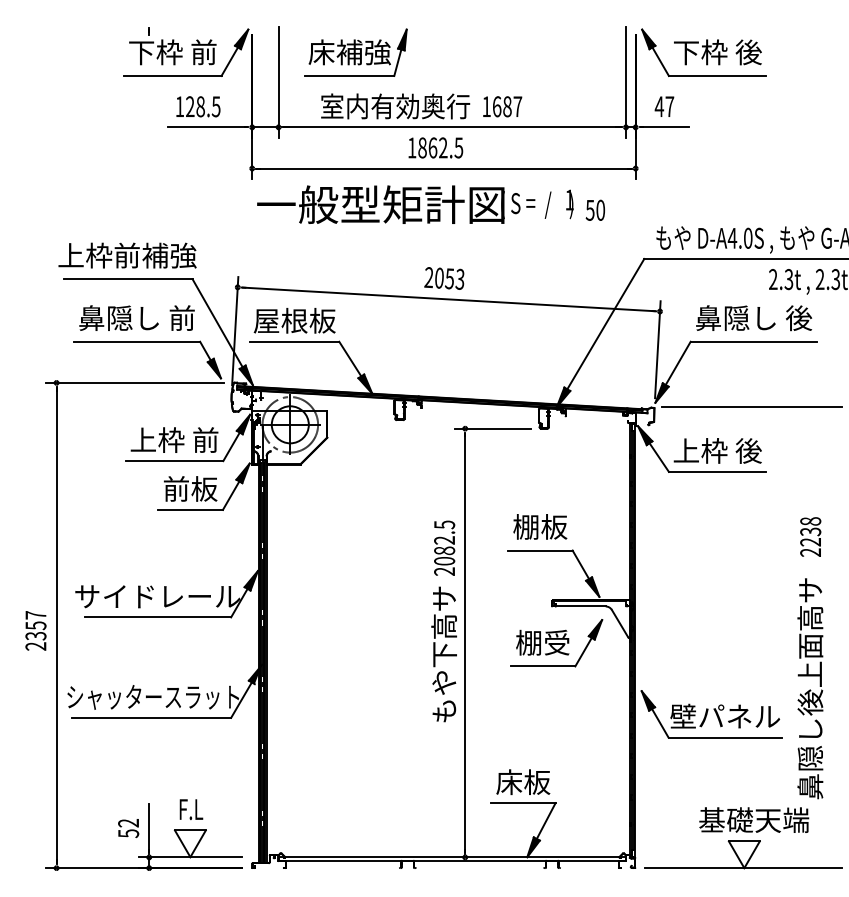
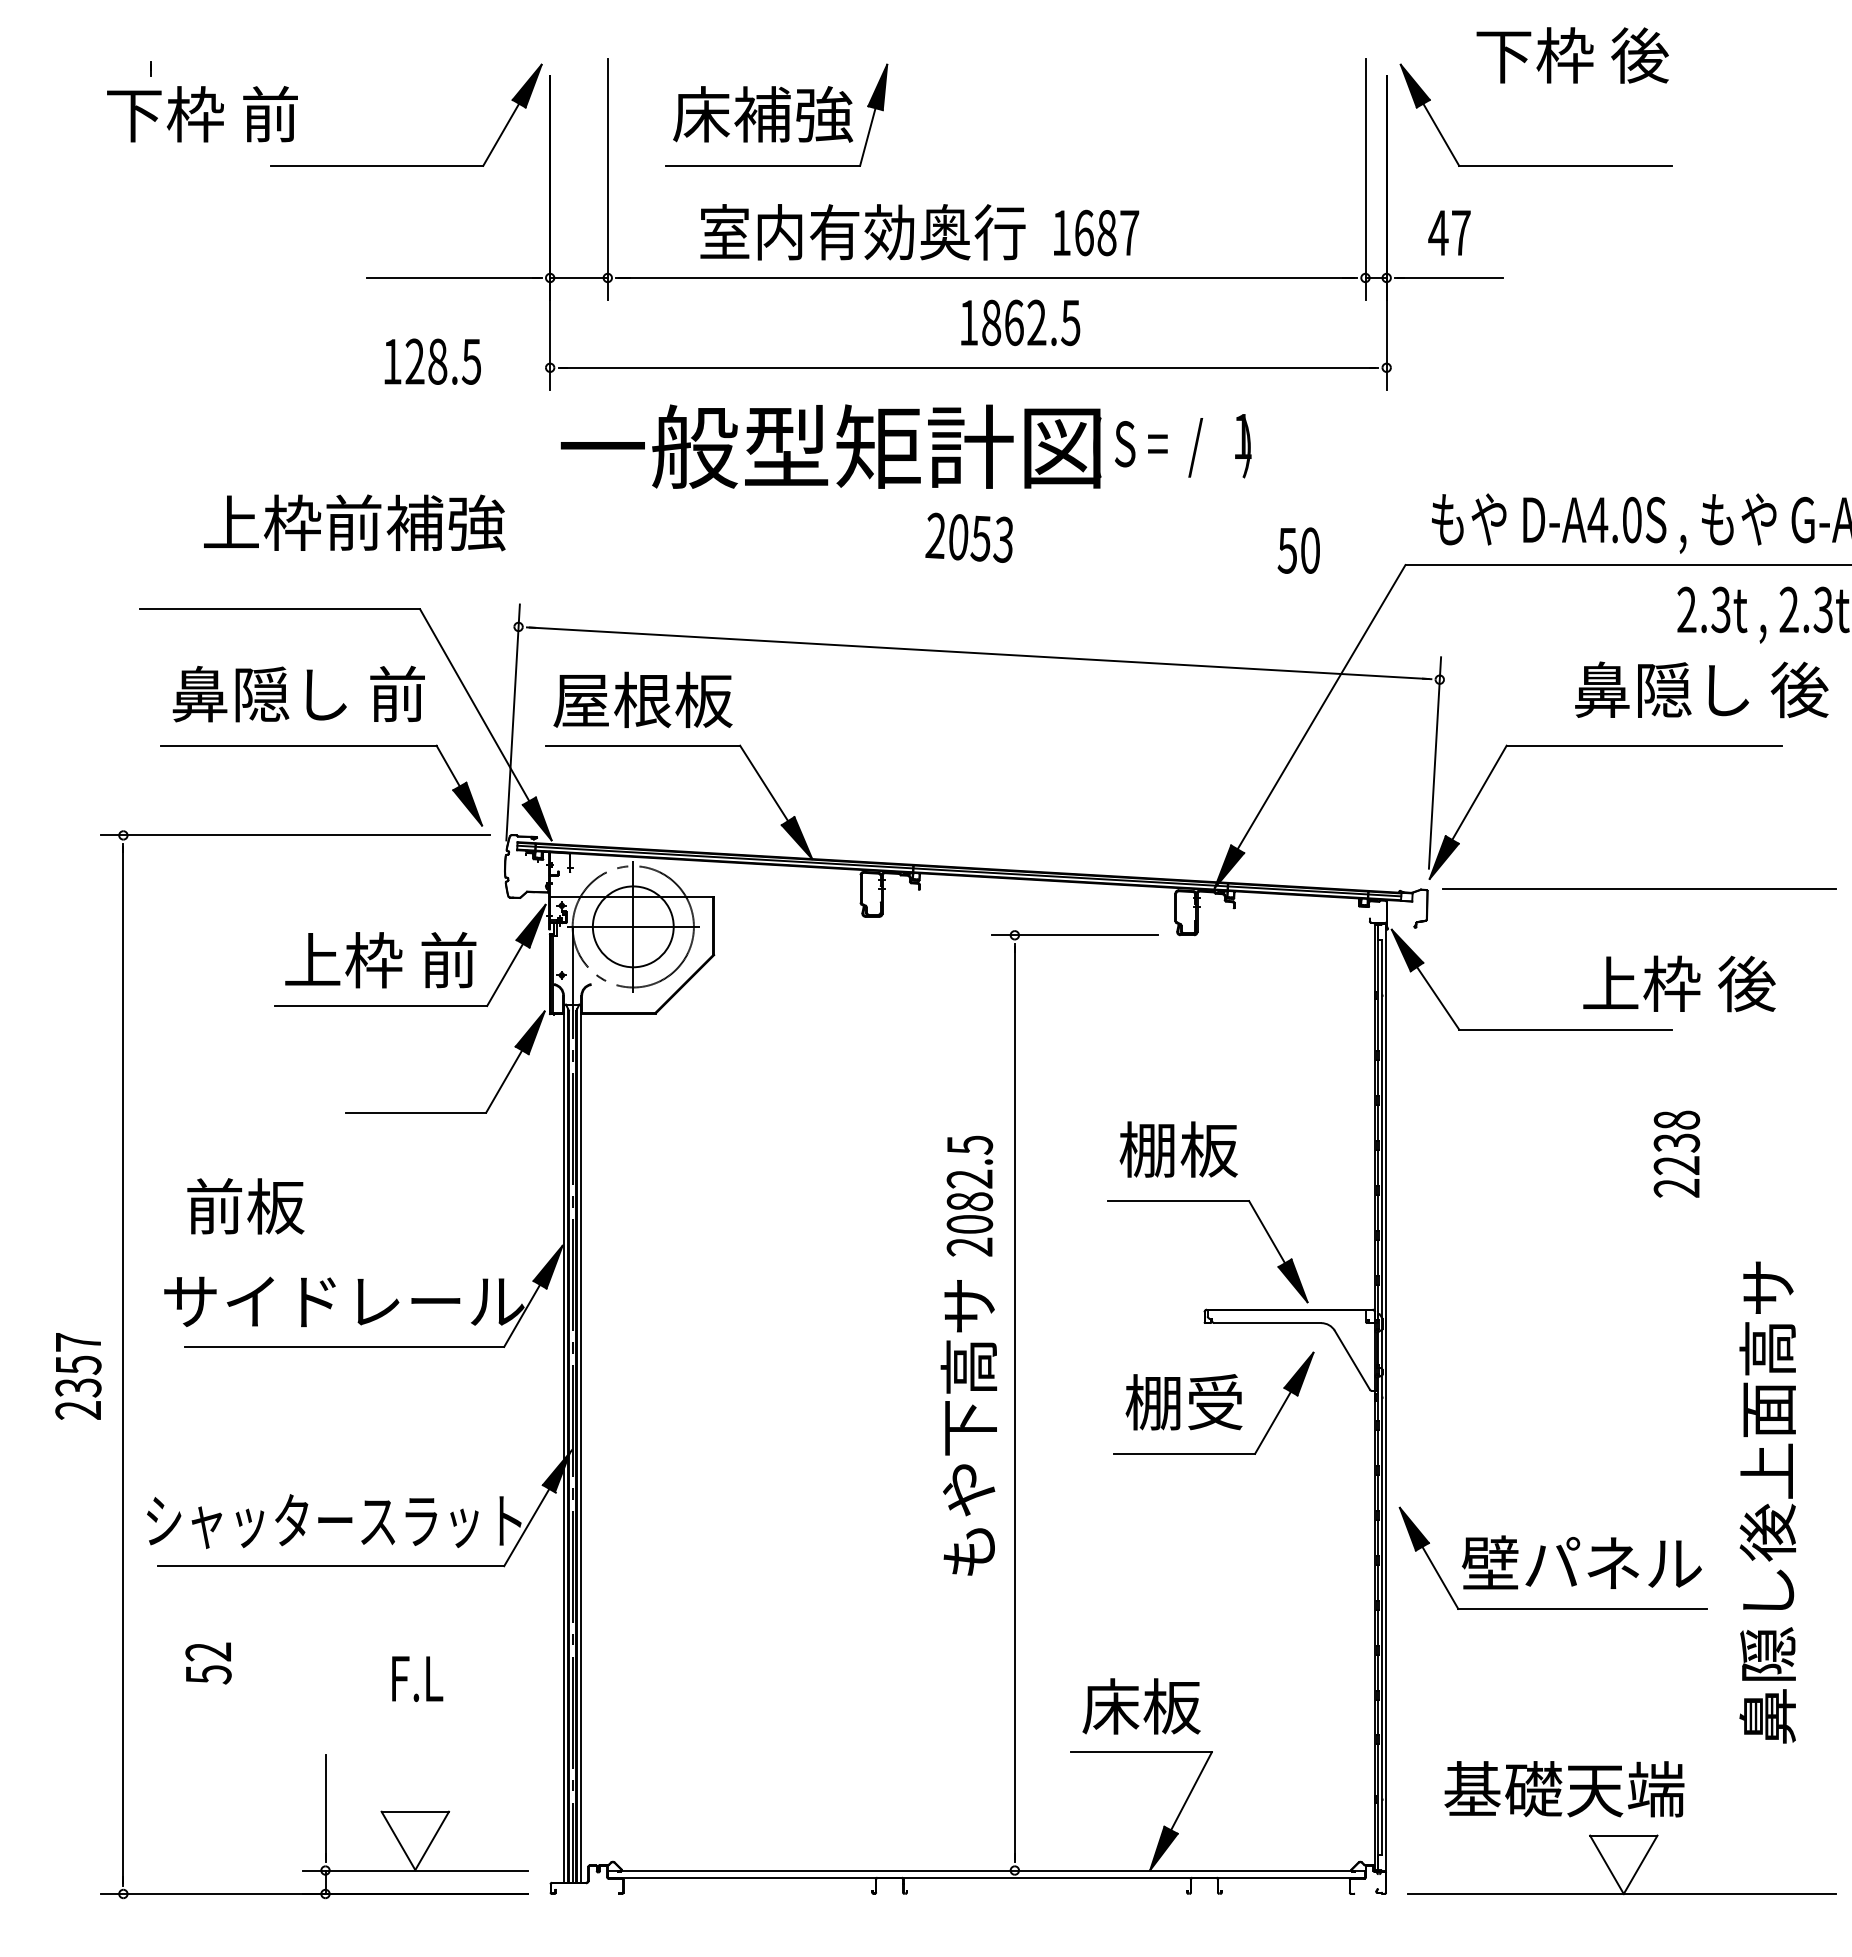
part: (172, 46) -> (201, 101), moved
text: (717, 52) -> (1571, 55), moved
text: (198, 106) -> (432, 361), moved
text: (435, 147) -> (1019, 321), moved
text: (594, 209) -> (1296, 548), moved
text: (127, 255) -> (354, 522), moved
text: (444, 278) -> (969, 537), moved
text: (754, 318) -> (1702, 690), moved
text: (717, 450) -> (1678, 982), moved
text: (190, 488) -> (245, 1205), moved
text: (810, 536) -> (1676, 1153), moved
text: (191, 809) -> (417, 1678), moved
text: (754, 819) -> (1565, 1787), moved
text: (128, 828) -> (208, 1663), moved

